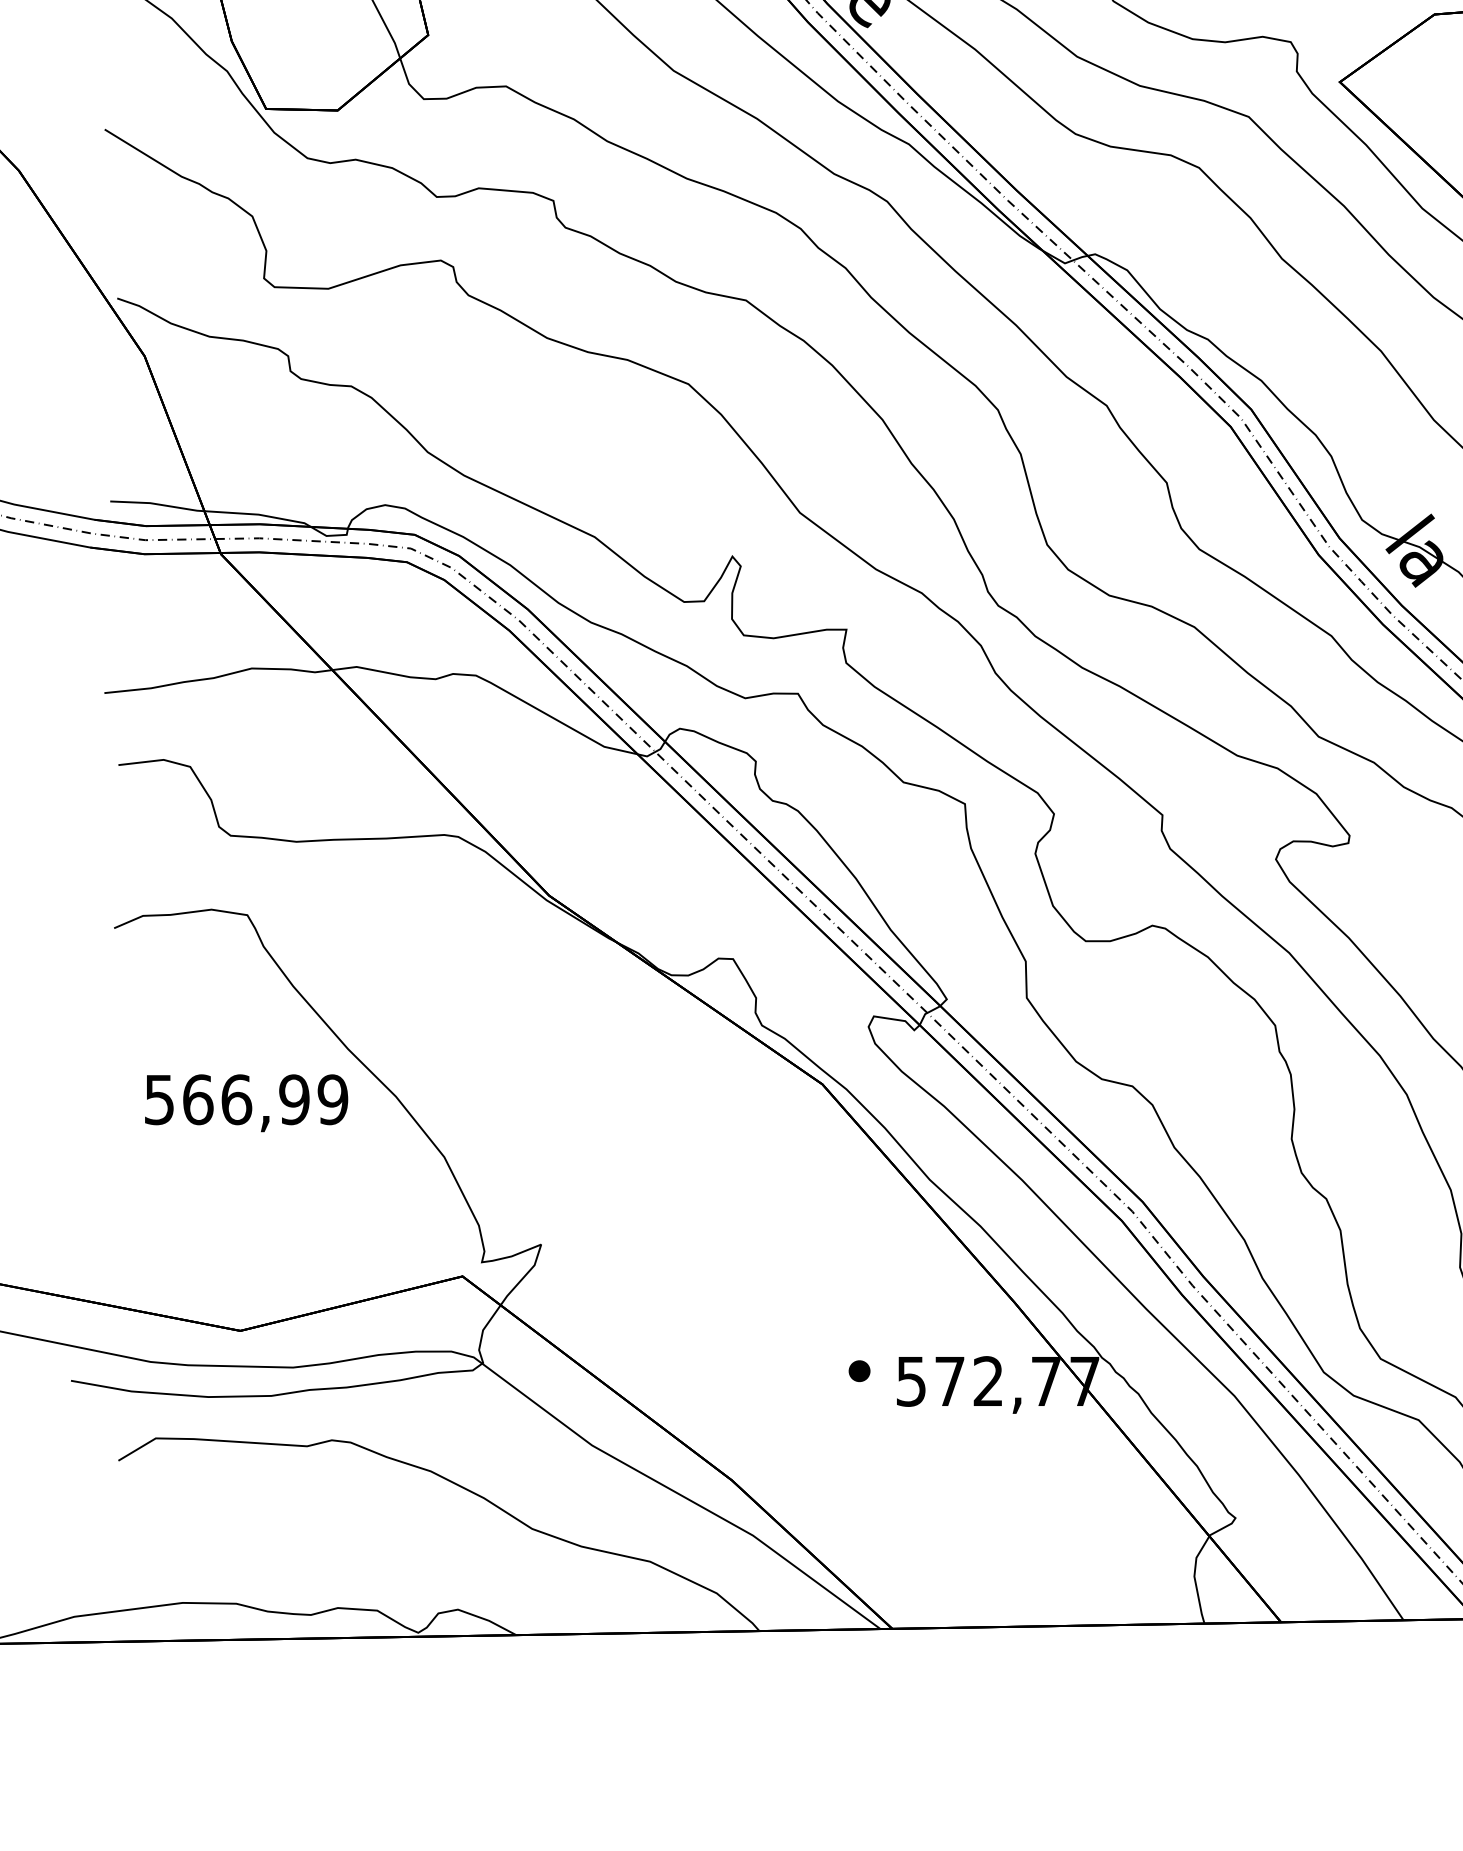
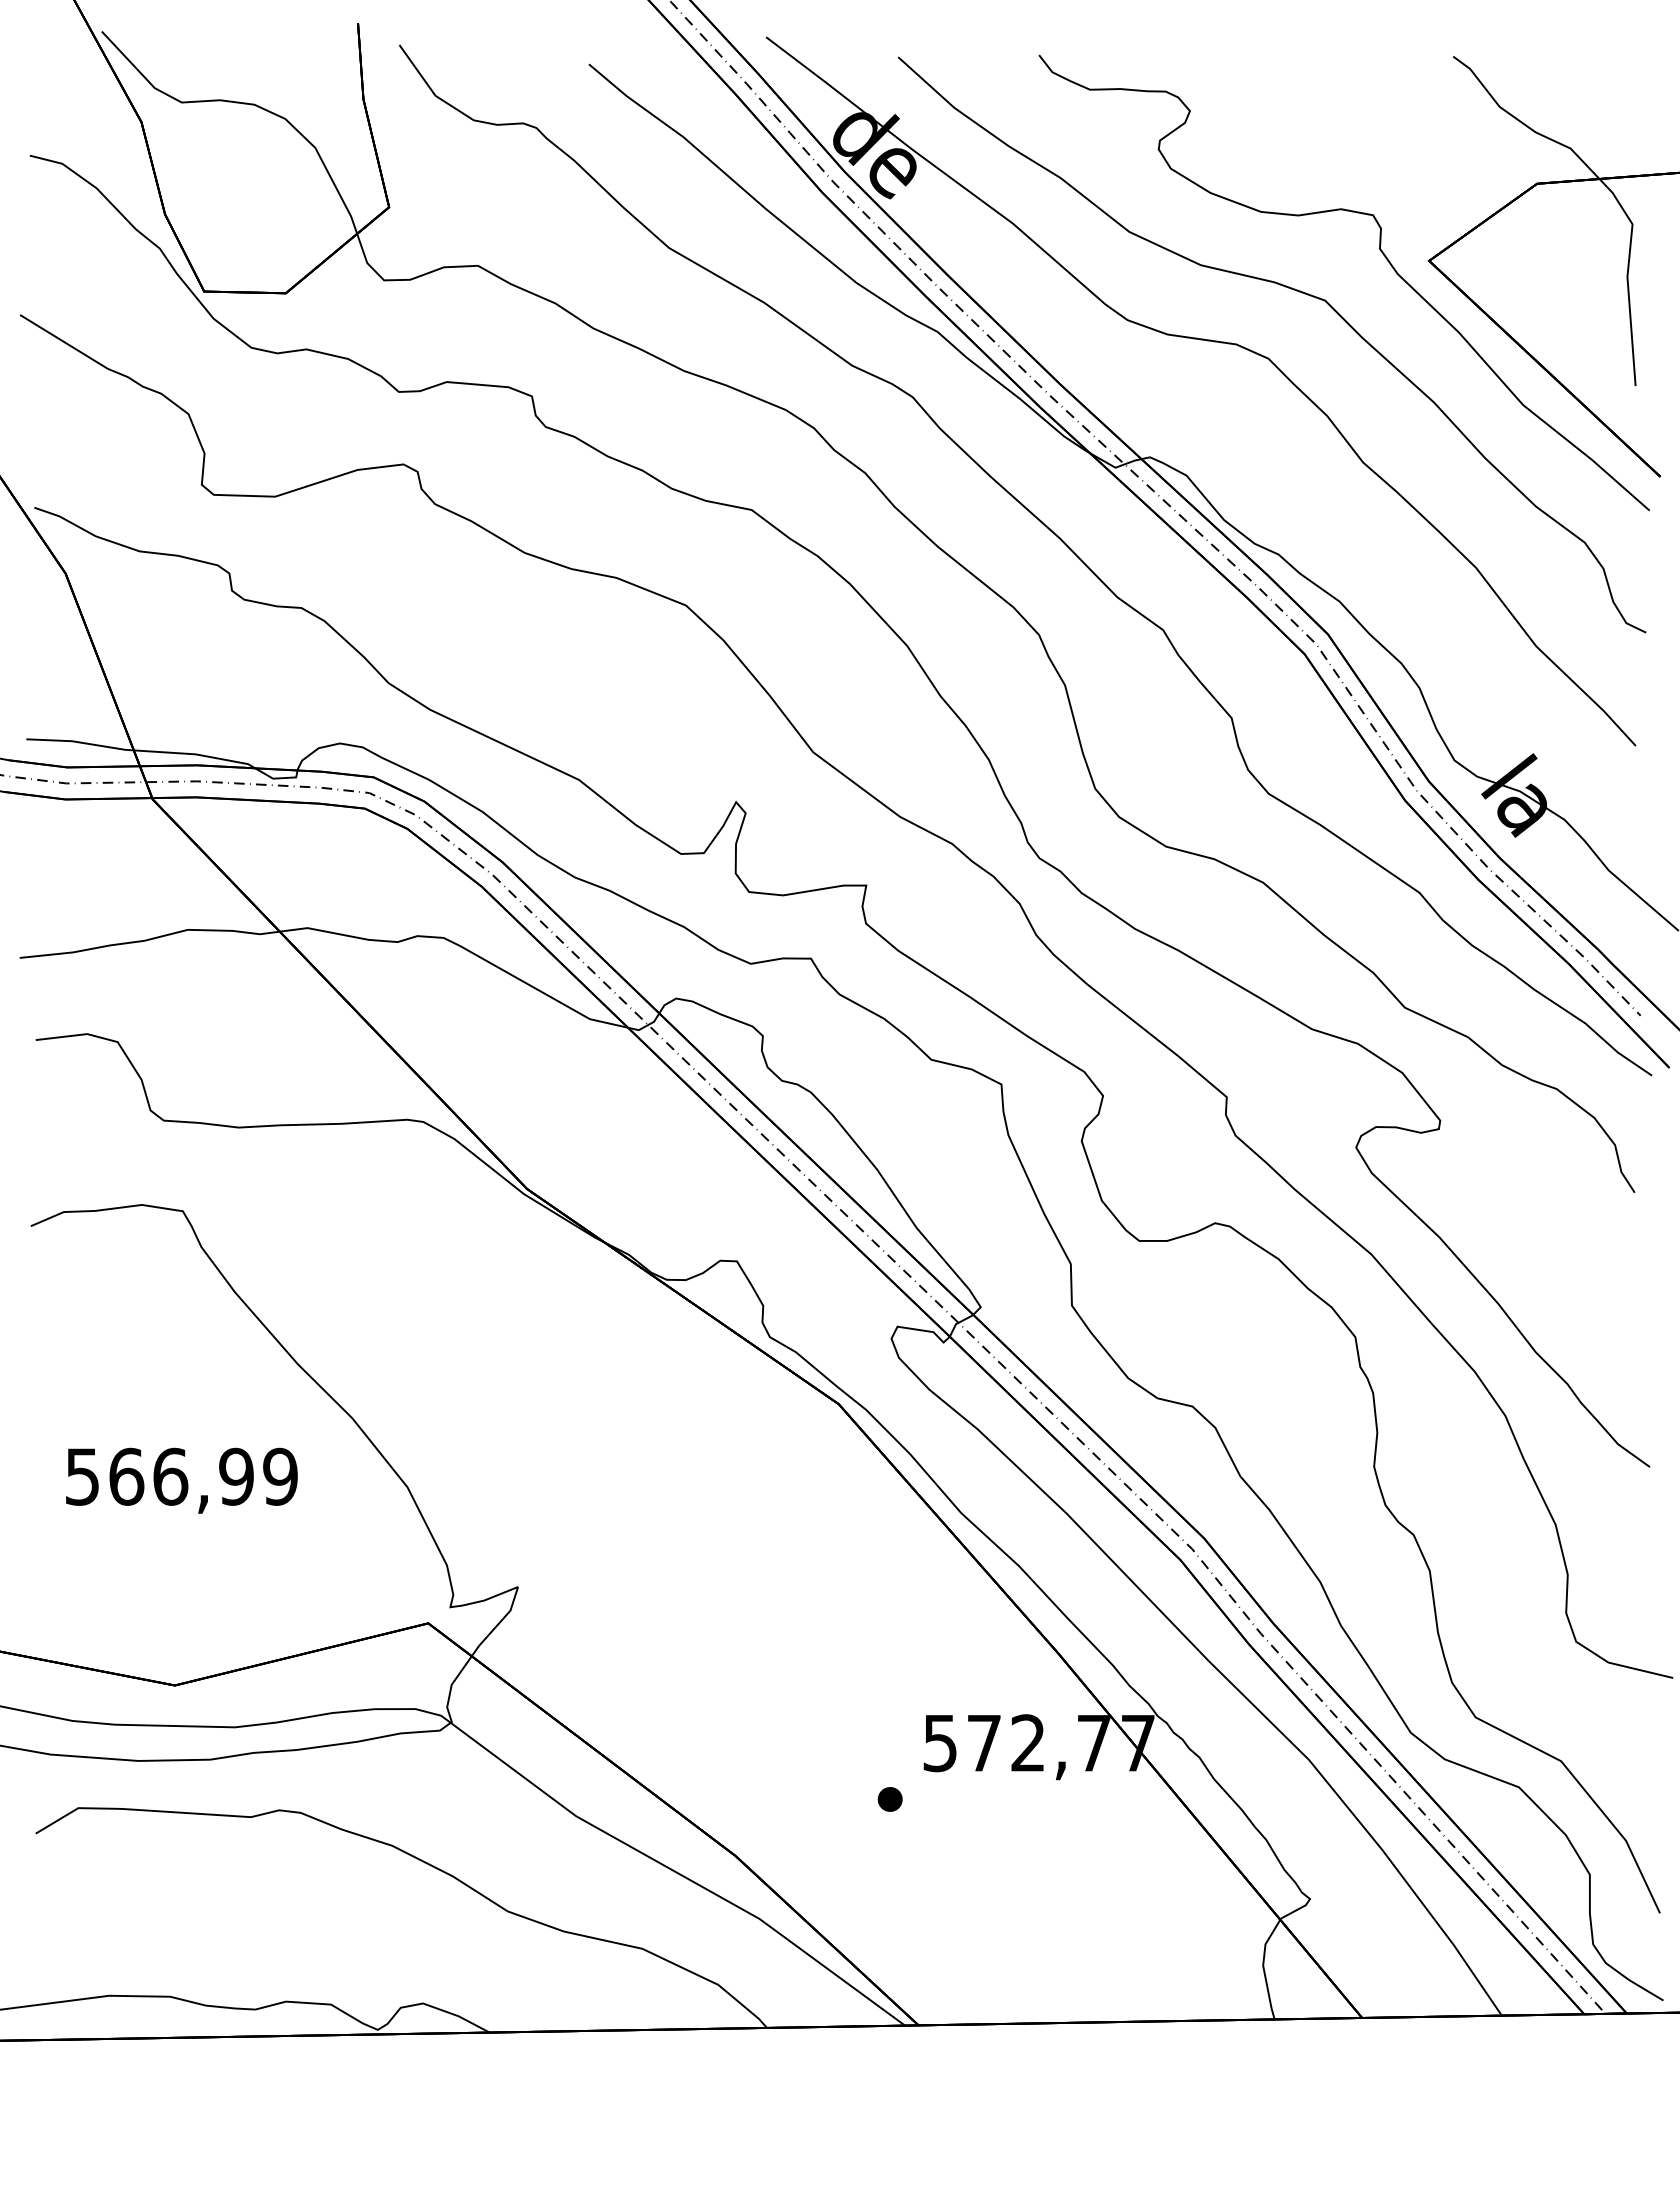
text: (246, 1102) -> (181, 1480), moved
part: (858, 1371) -> (889, 1799), moved

